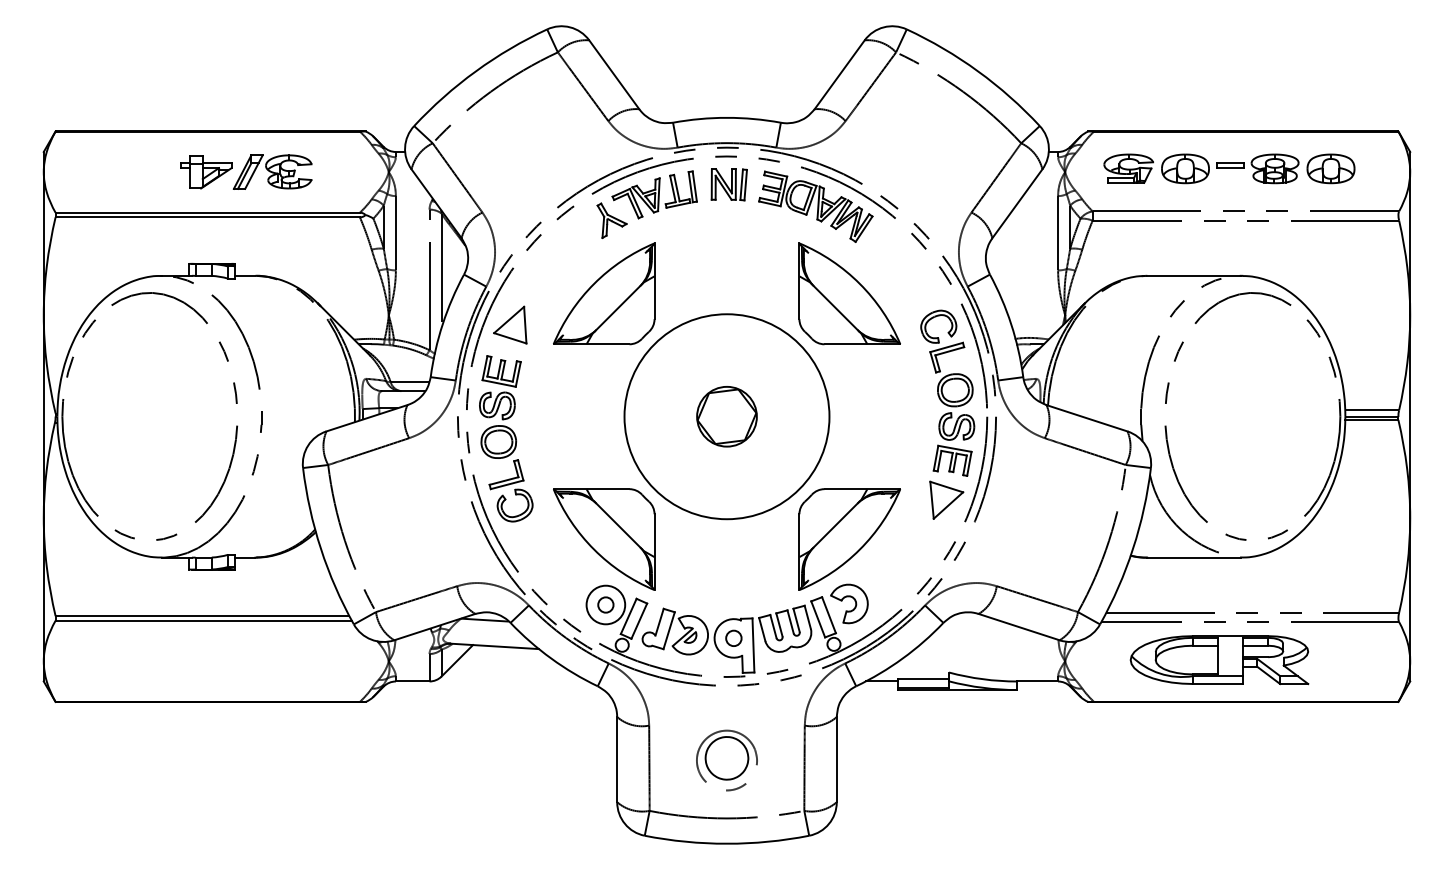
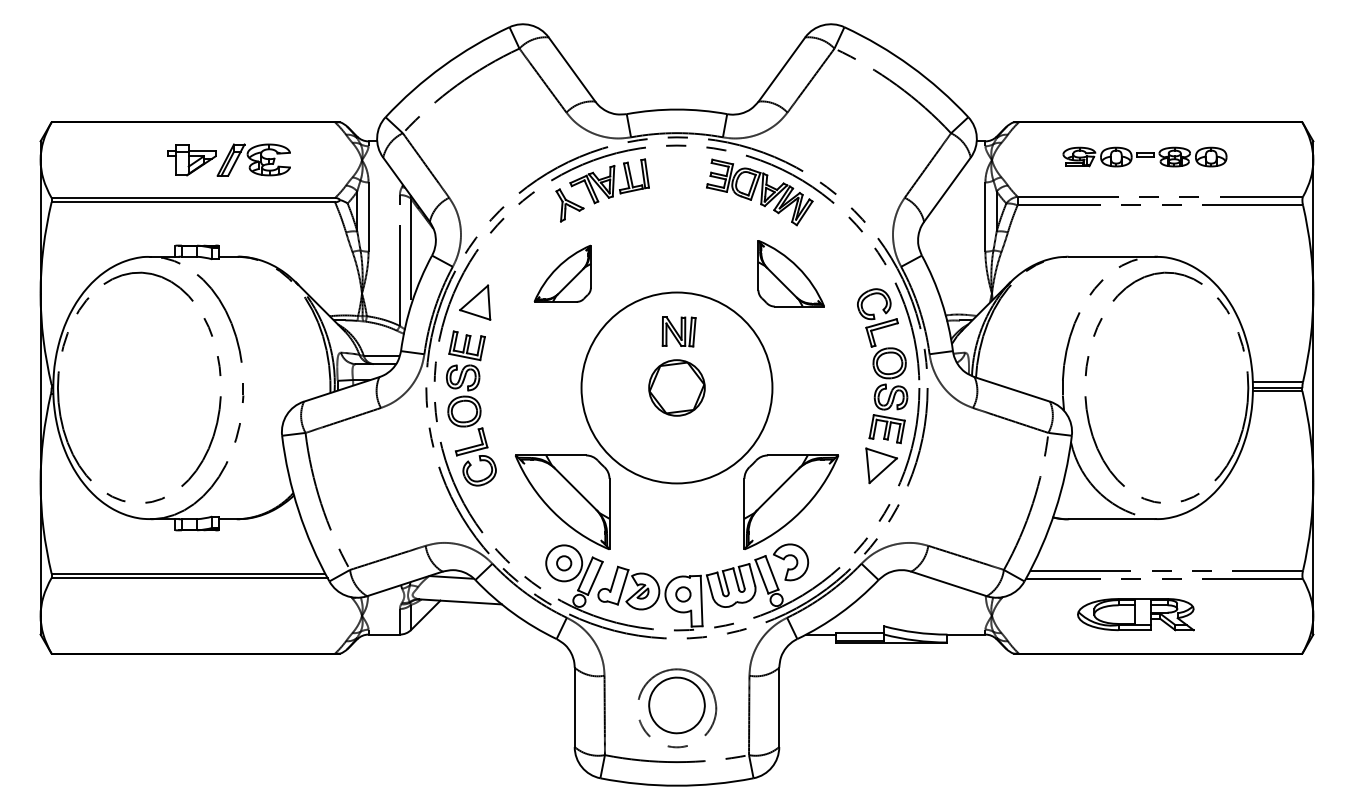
part: (1228, 168) -> (1144, 156), size x0.7
part: (728, 184) -> (678, 331), moved
part: (604, 293) -> (562, 273), size x0.6
part: (848, 293) -> (790, 273), size x0.7
part: (1219, 659) -> (1135, 614), size x0.7
part: (726, 759) -> (676, 707), size x1.4

